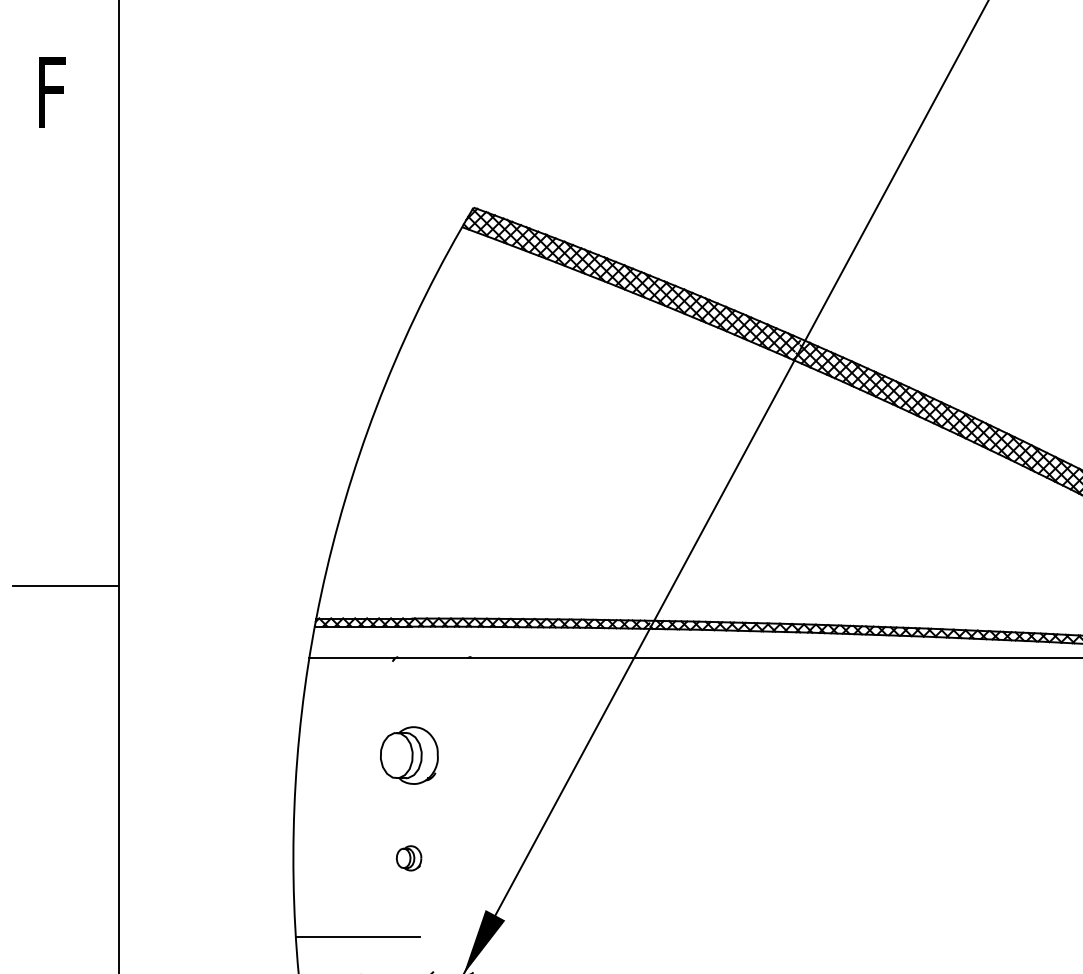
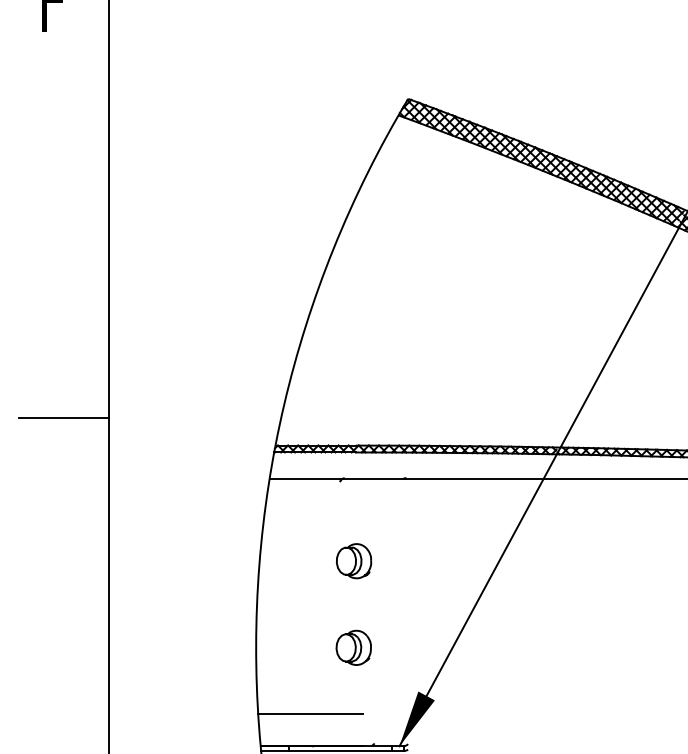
part: (409, 755) -> (354, 561), size x0.71
part: (408, 858) -> (353, 648), size x1.67

